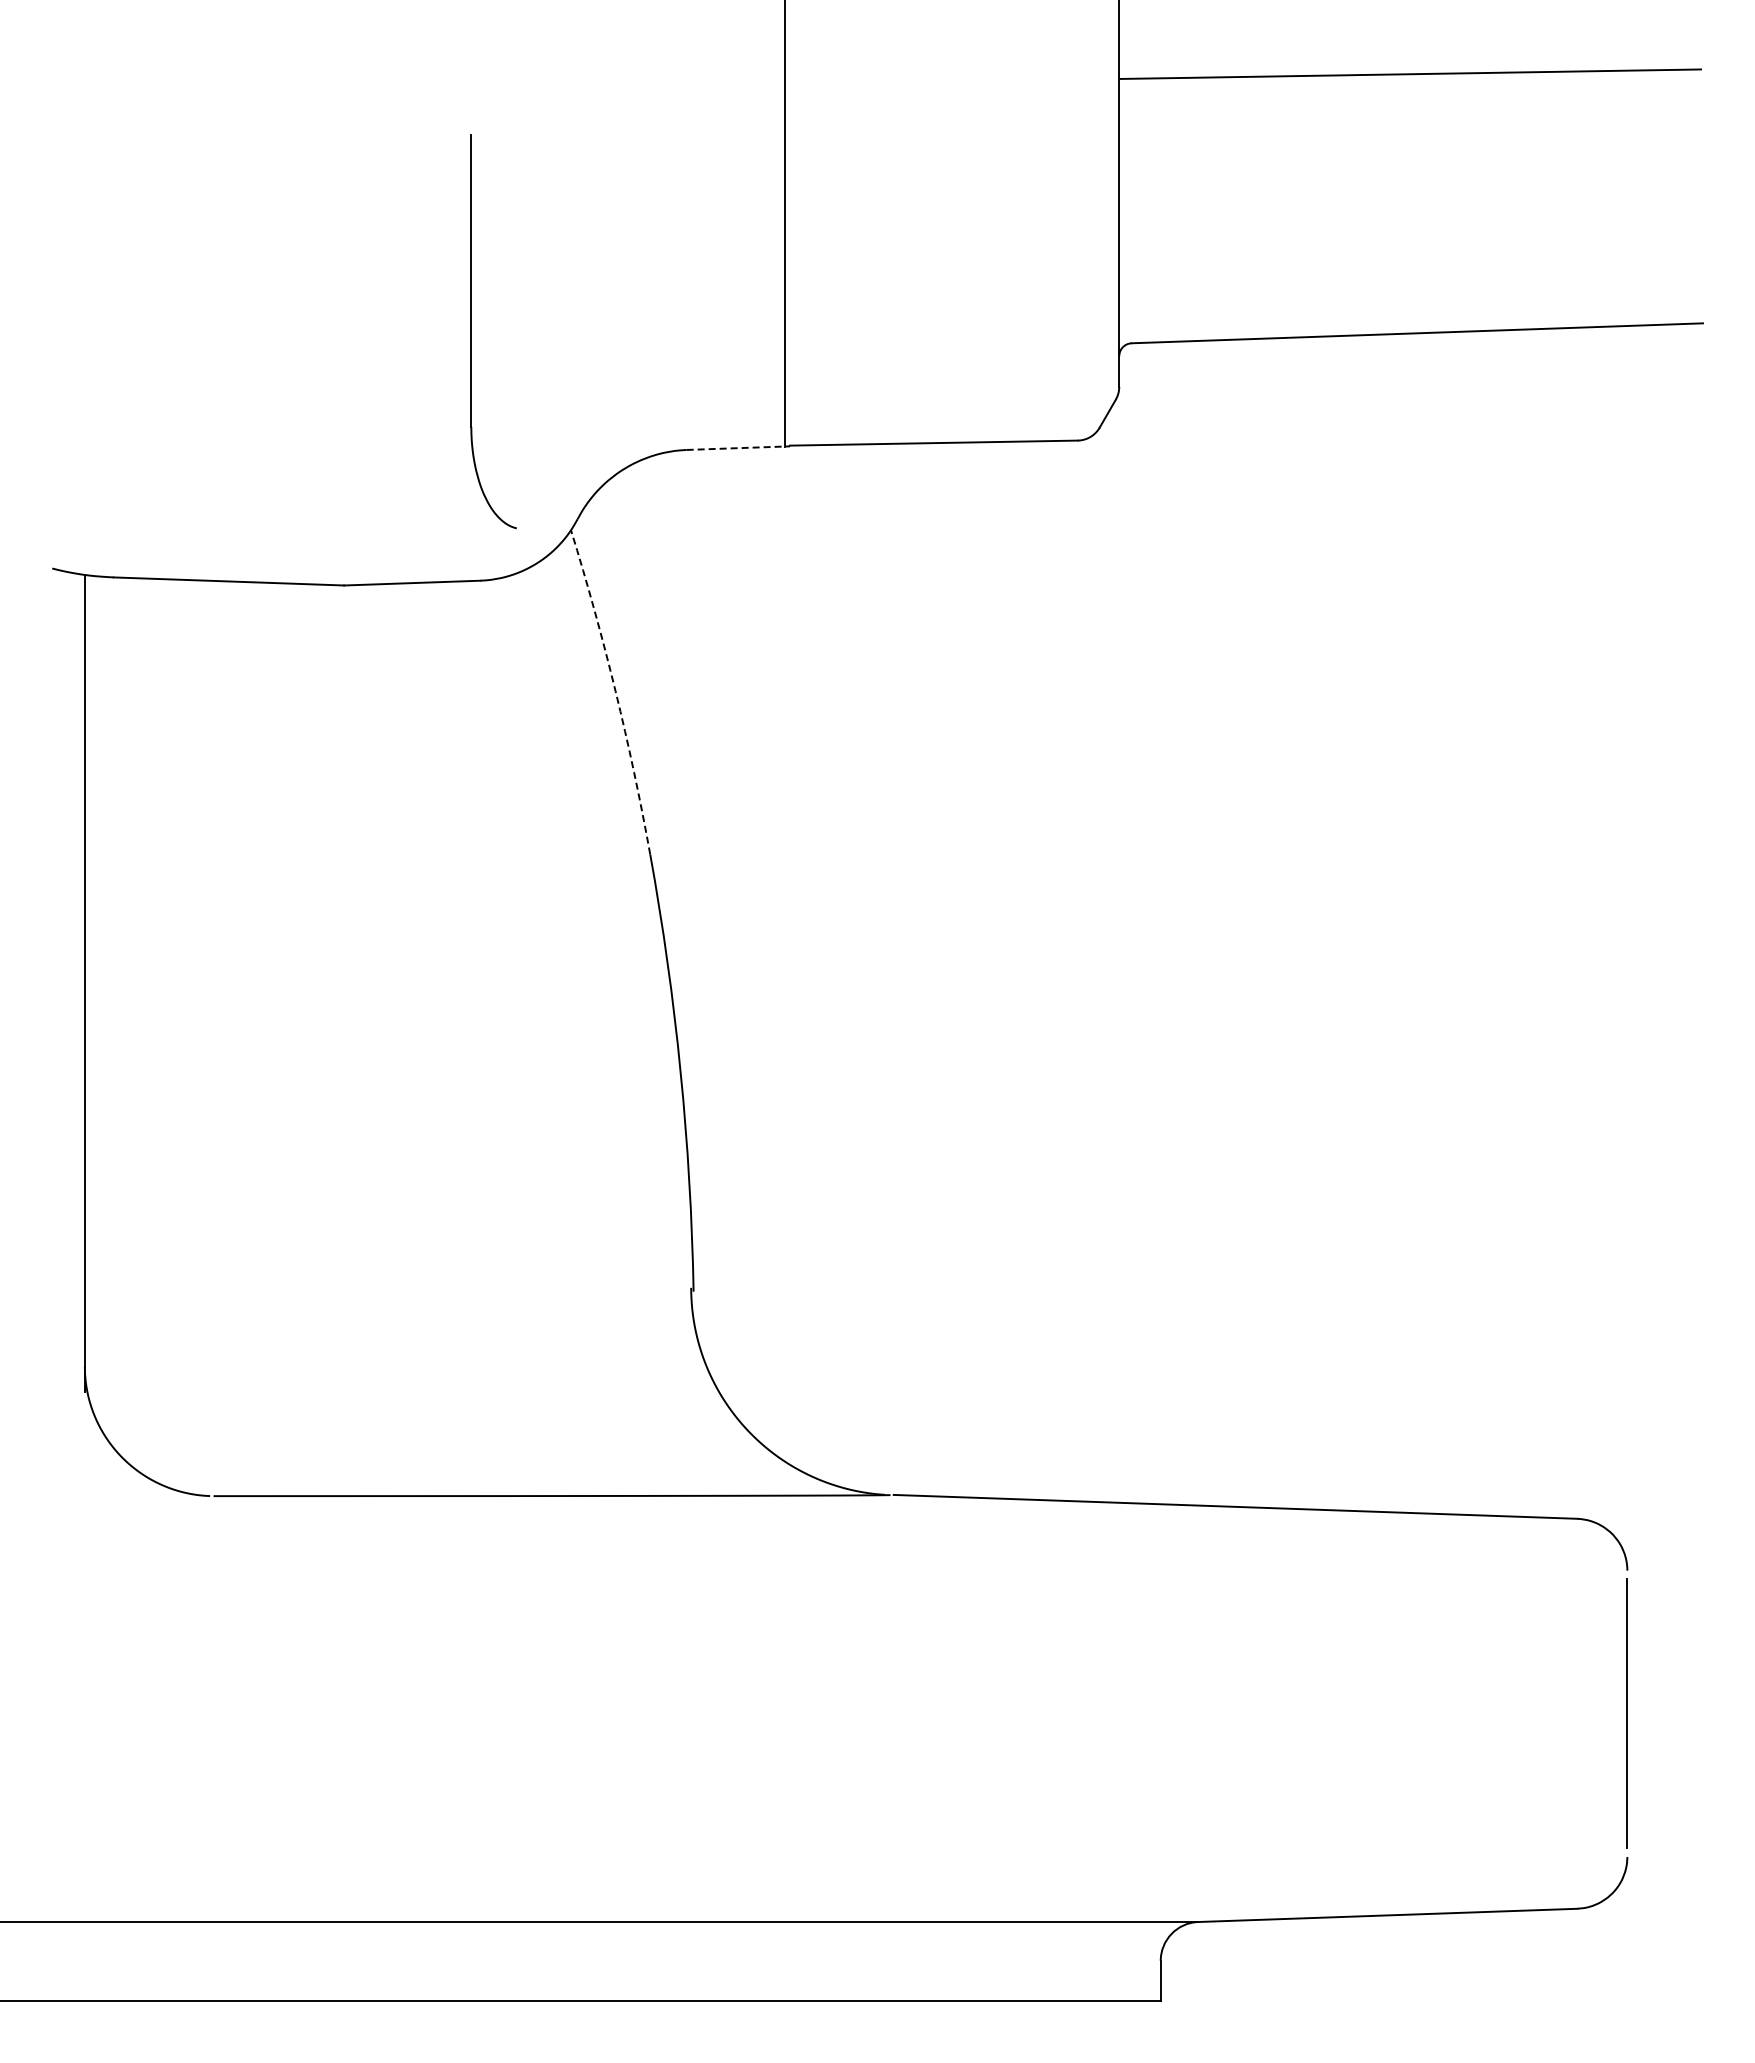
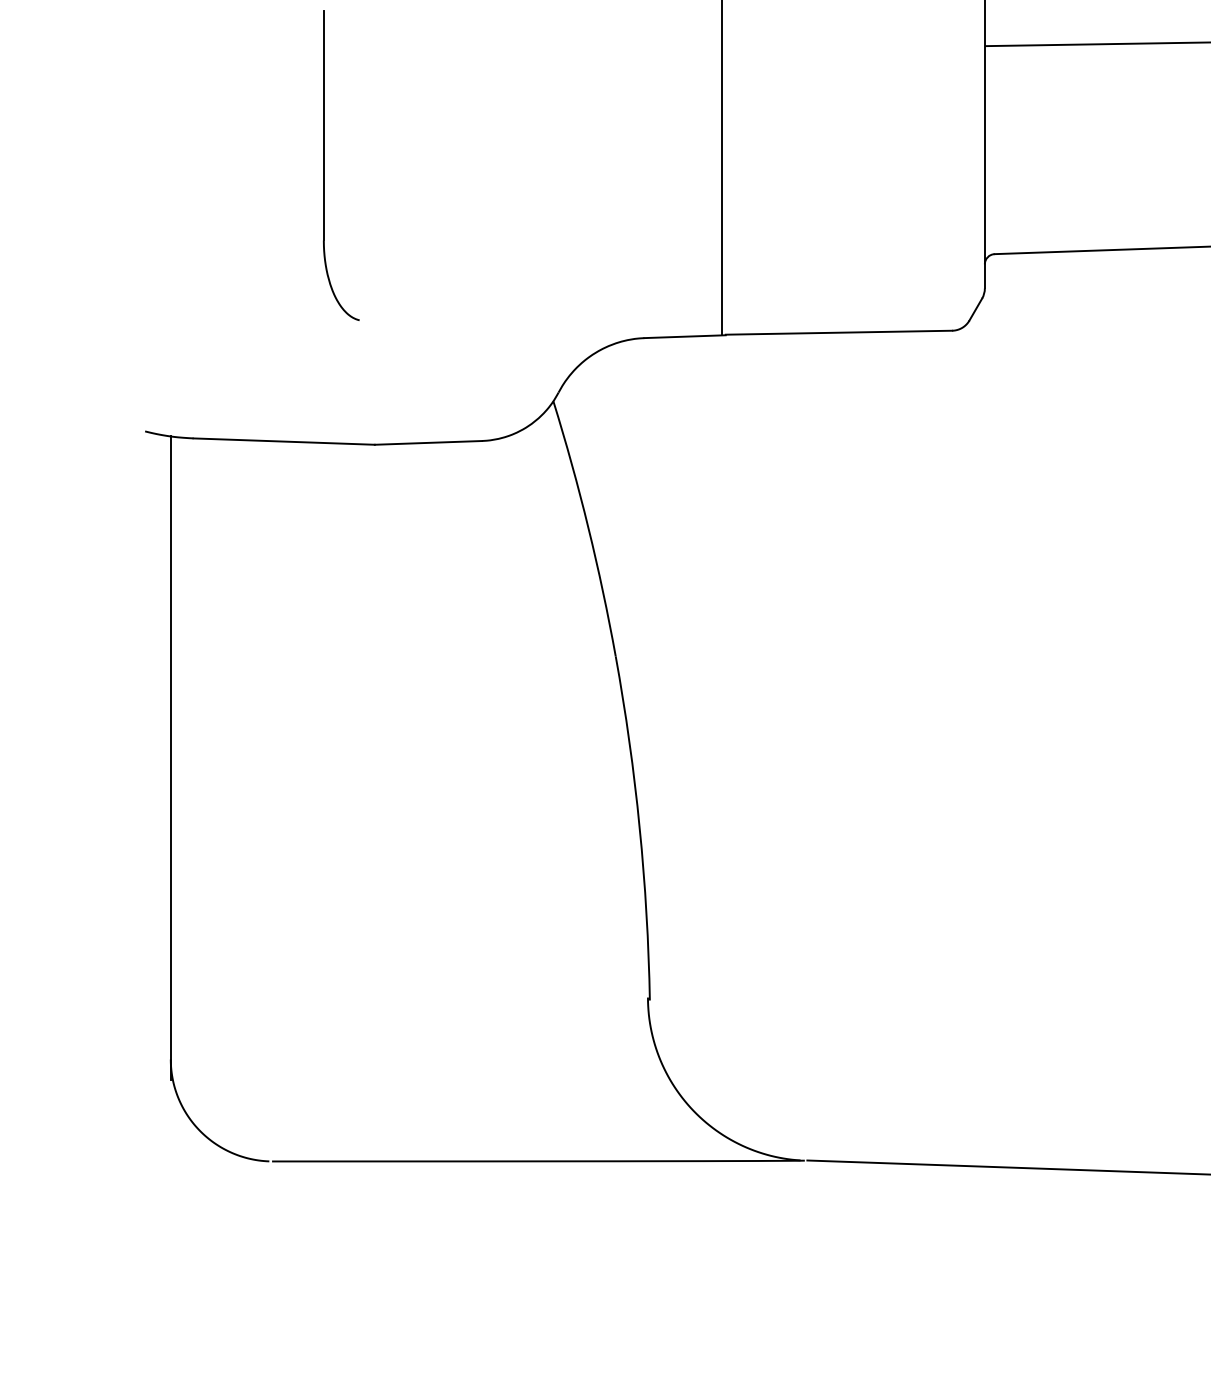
part: (471, 331) -> (323, 165), moved
line: (738, 448) -> (685, 336), dashed -> solid
arc: (615, 691) -> (588, 528), dashed -> solid

